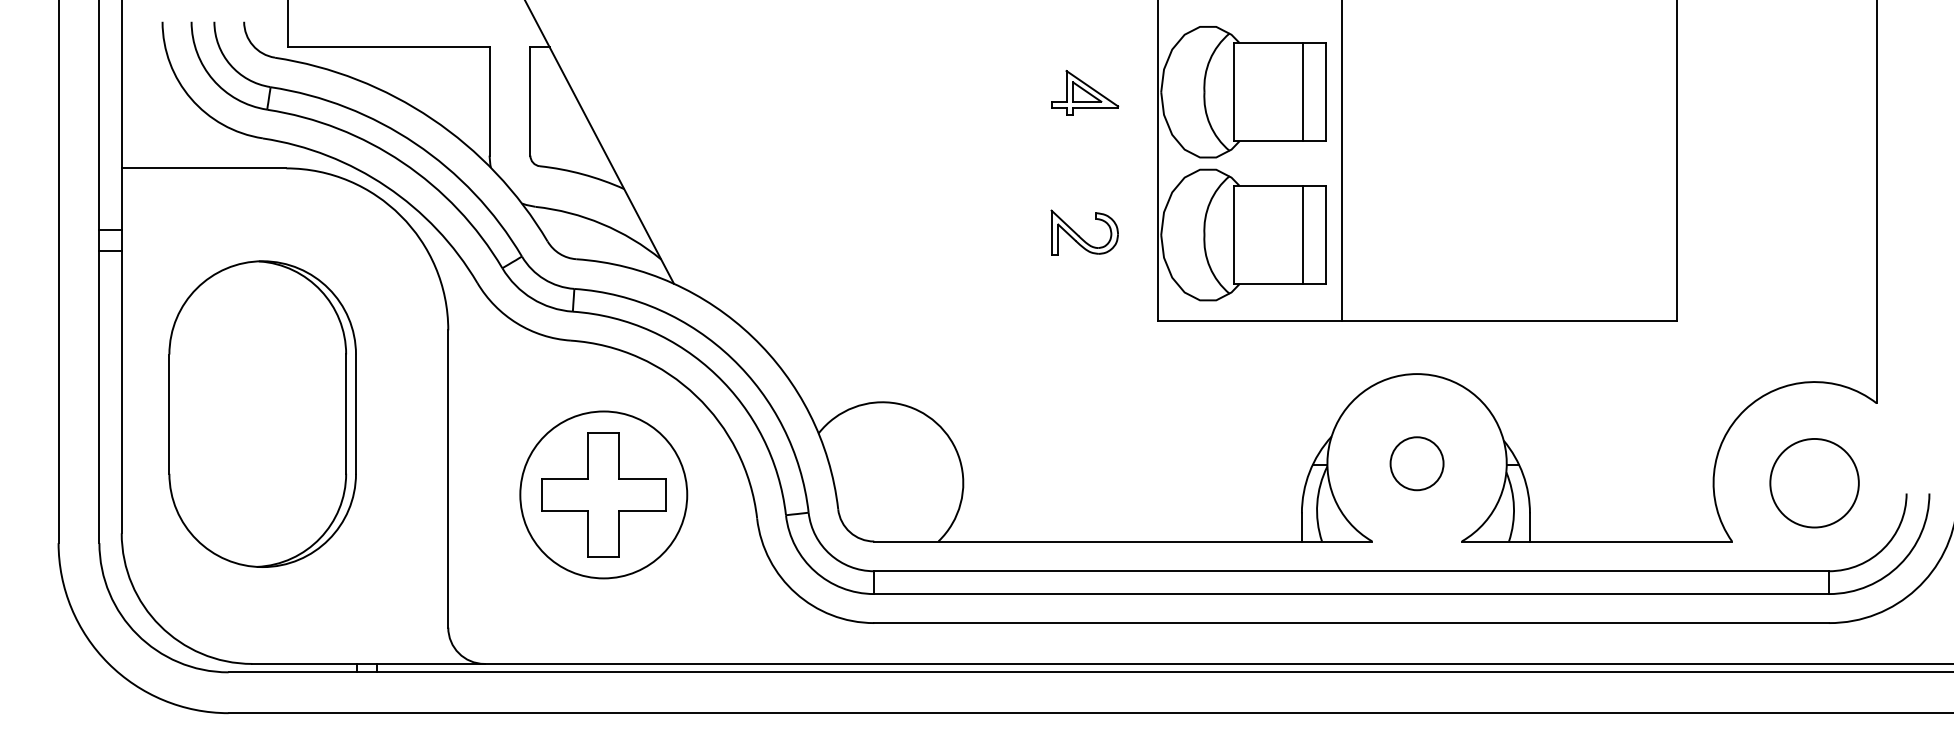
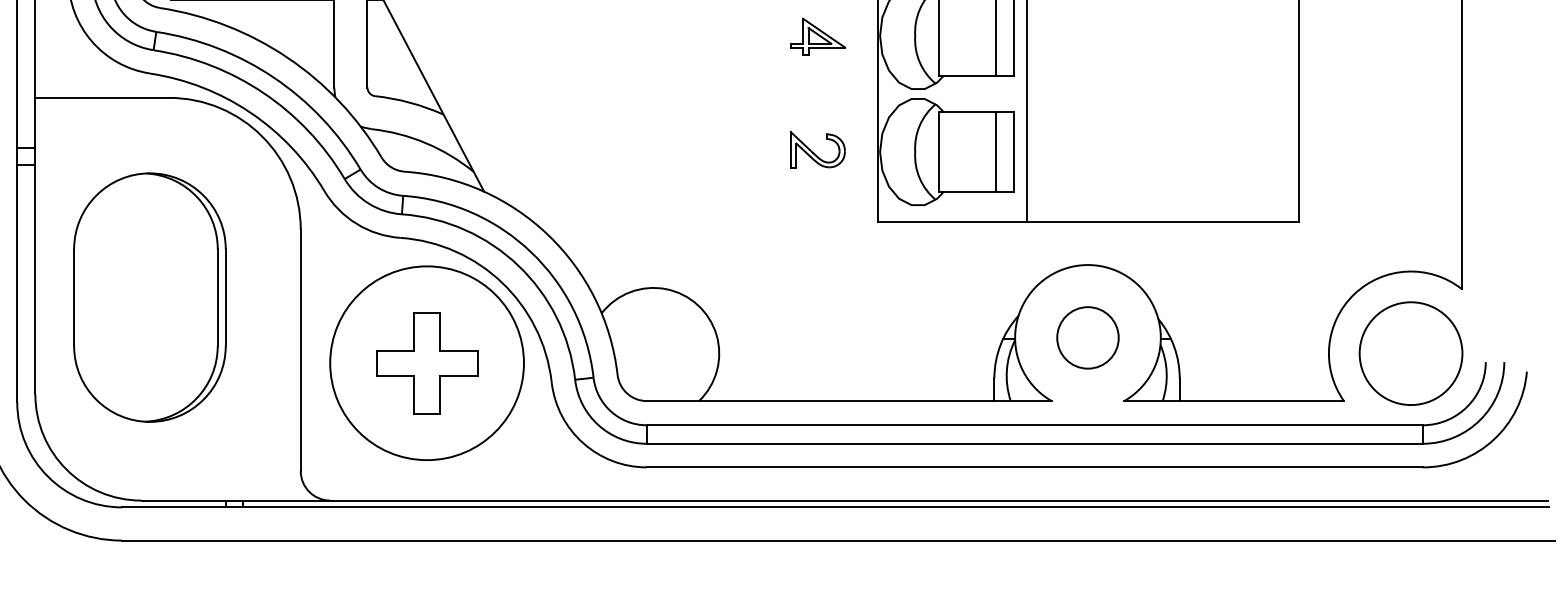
circle: (1416, 463) -> (1087, 337), size x1.43
circle: (1814, 483) -> (1410, 353), size x1.43
circle: (603, 494) -> (426, 362), size x1.43

